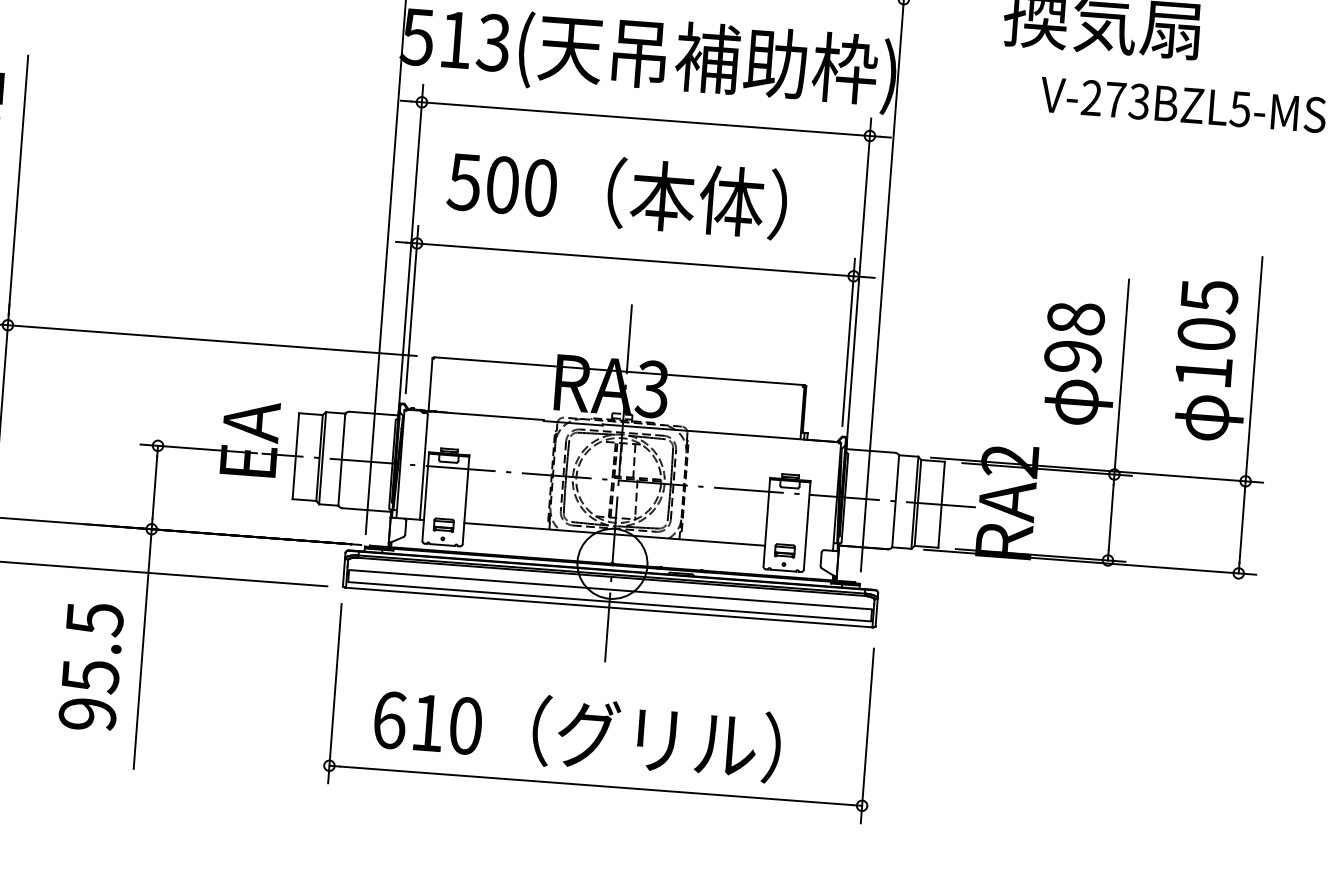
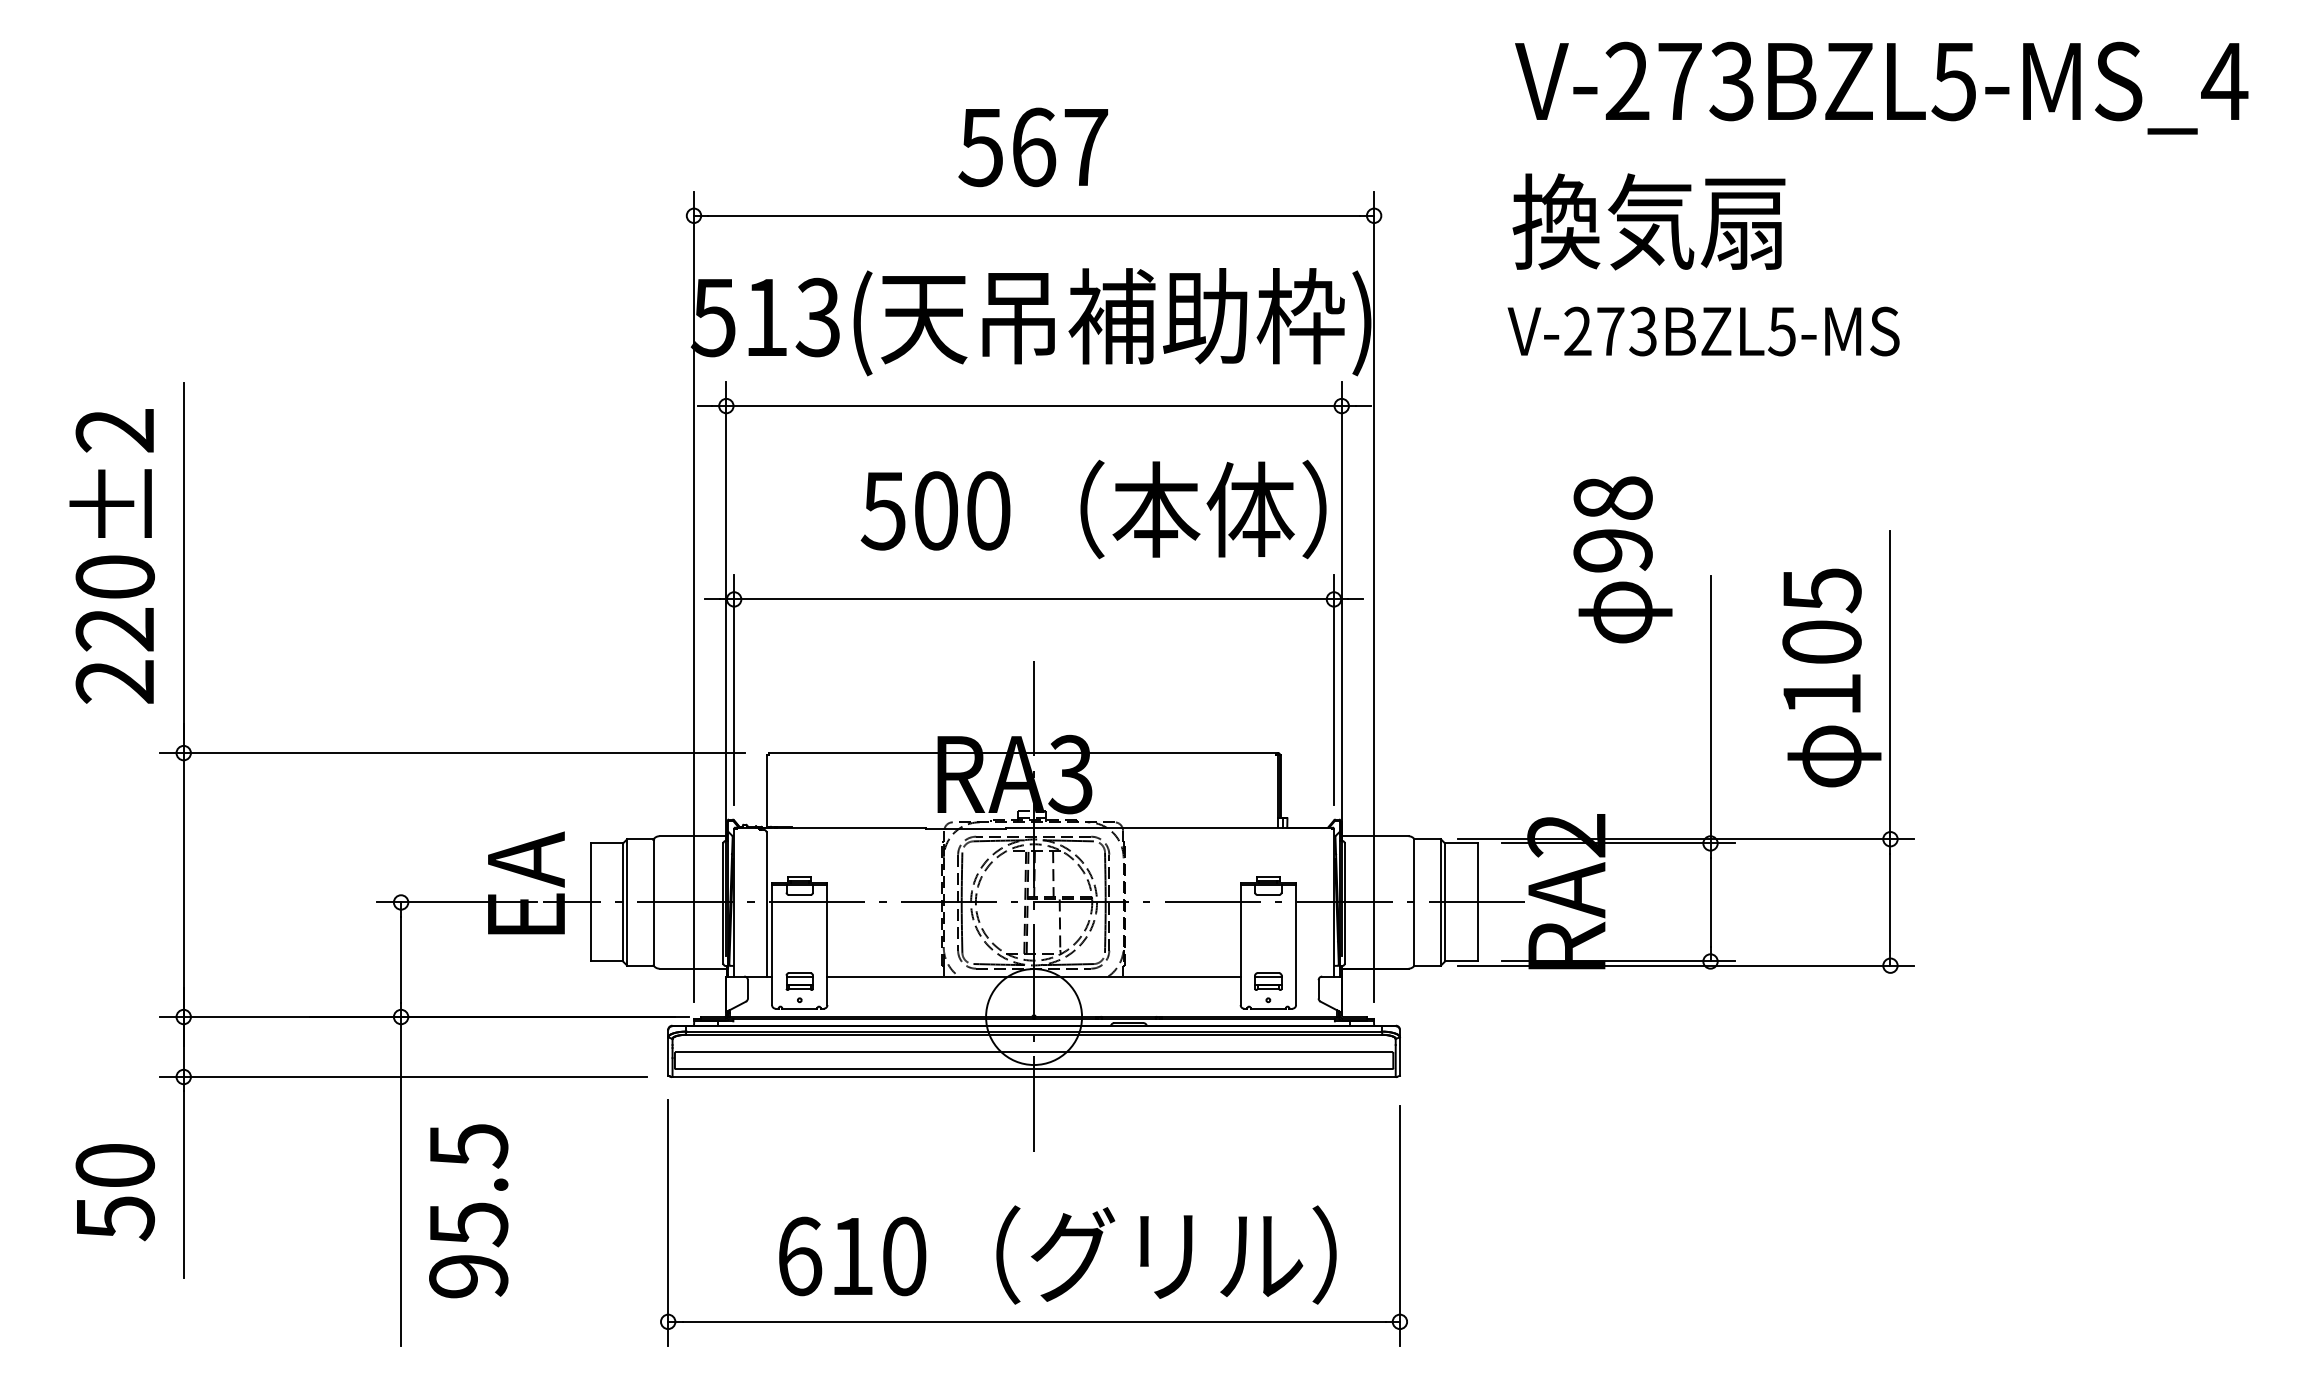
text: (1183, 104) -> (1703, 331), moved
text: (617, 192) -> (1093, 509), moved
text: (1079, 363) -> (1622, 559), moved
text: (91, 667) -> (468, 1211), moved
text: (577, 732) -> (1057, 1254), moved

